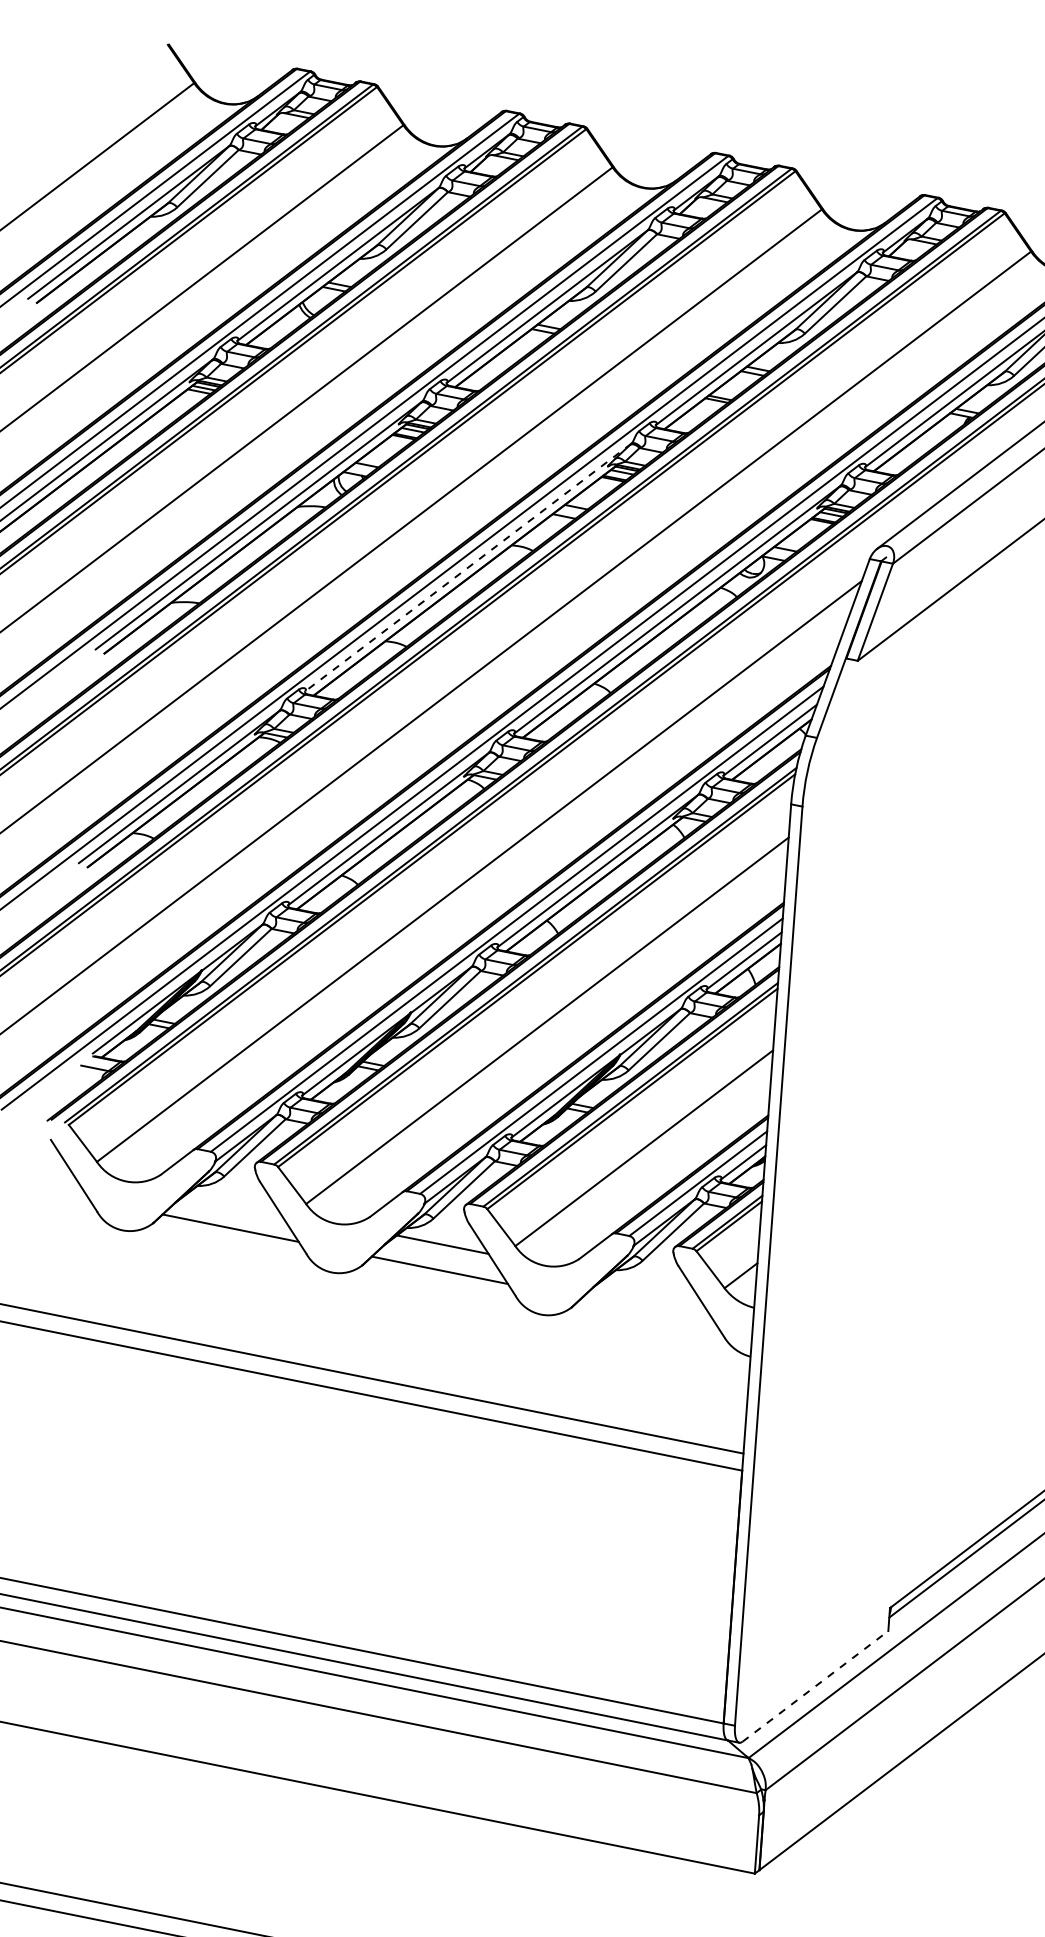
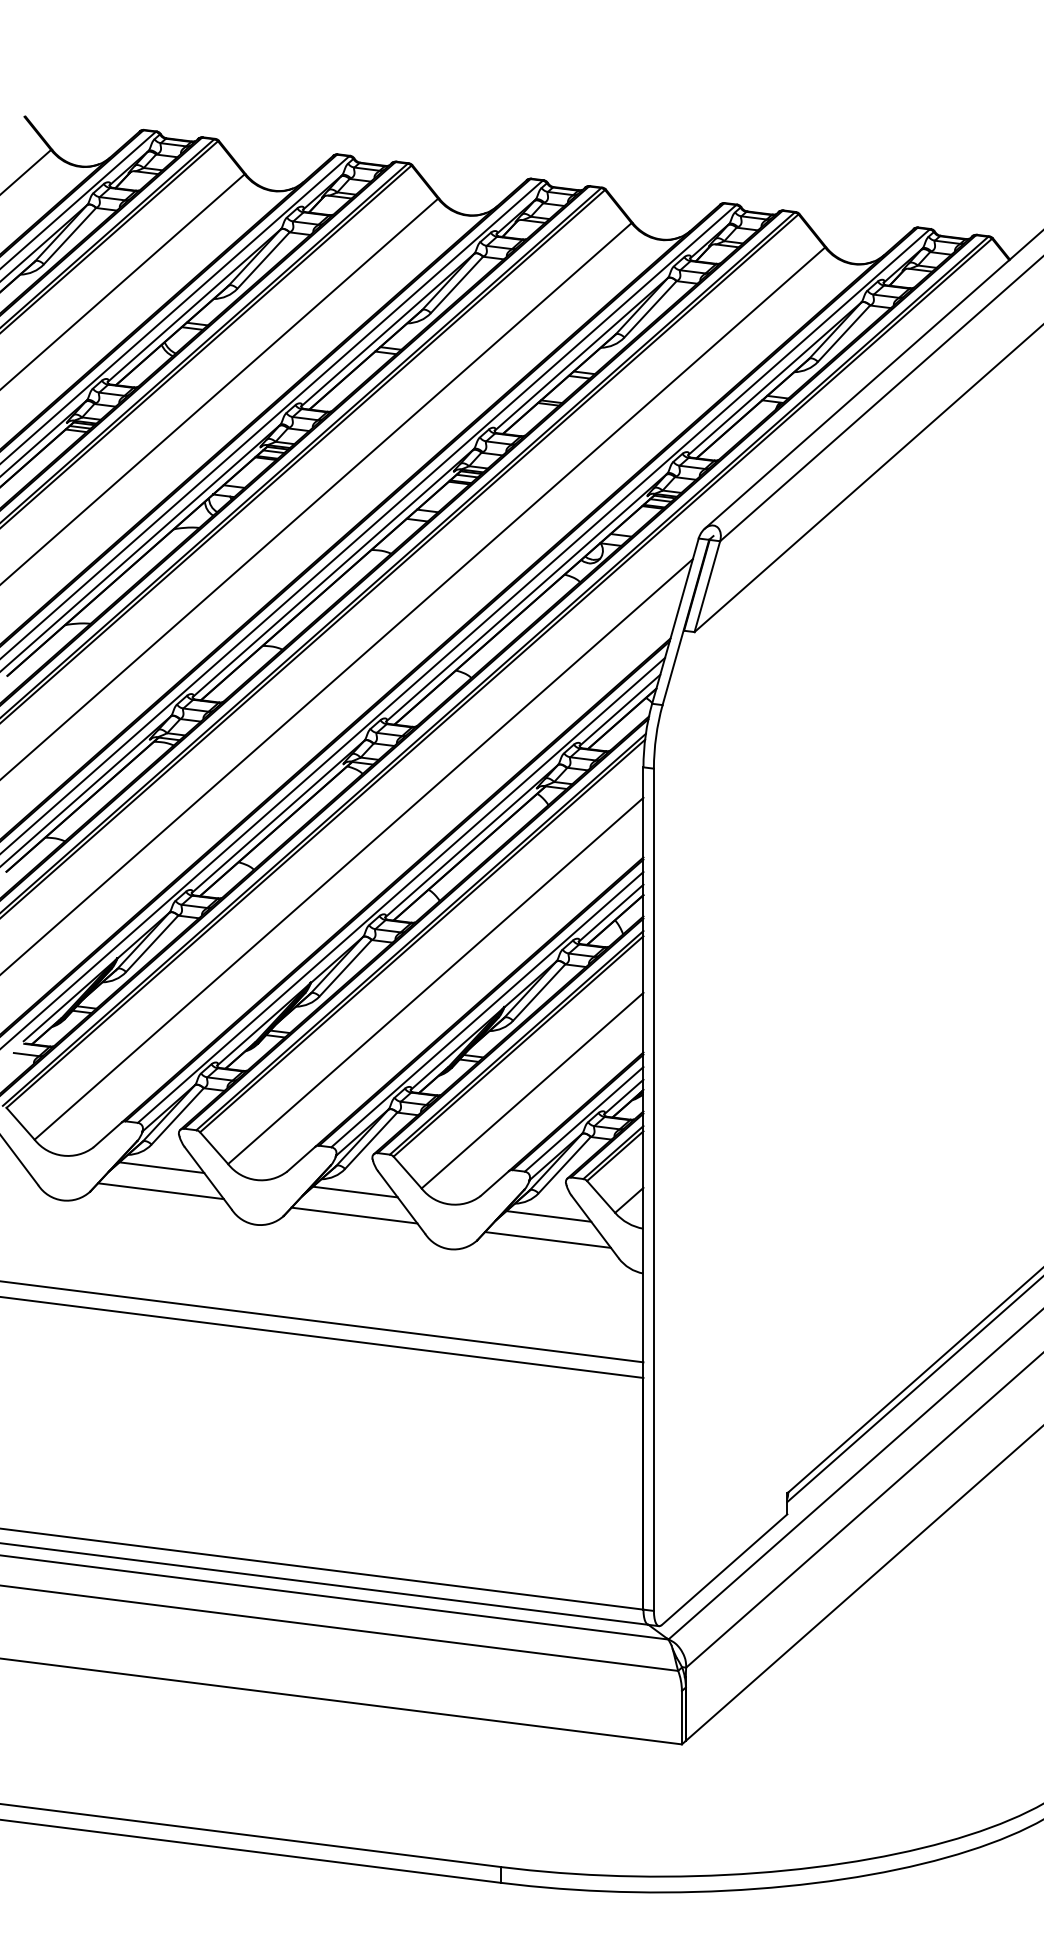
line: (467, 567) -> (332, 573), dashed -> solid
line: (233, 1202) -> (161, 1167), added
line: (651, 1286) -> (548, 1216), added
line: (648, 1311) -> (547, 1239), added
line: (815, 1686) -> (724, 1569), dashed -> solid

